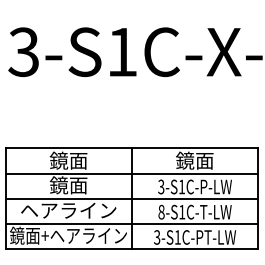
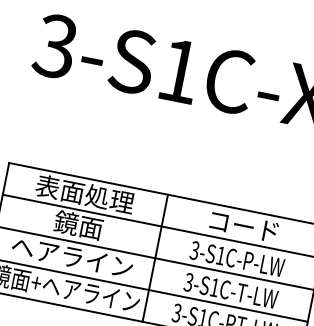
text: (68, 160) -> (84, 193), 鏡面 -> 表面処理
text: (194, 160) -> (243, 225), 鏡面 -> コード
text: (161, 212) -> (188, 282), 8-S1C-T-LW -> 3-S1C-T-LW

